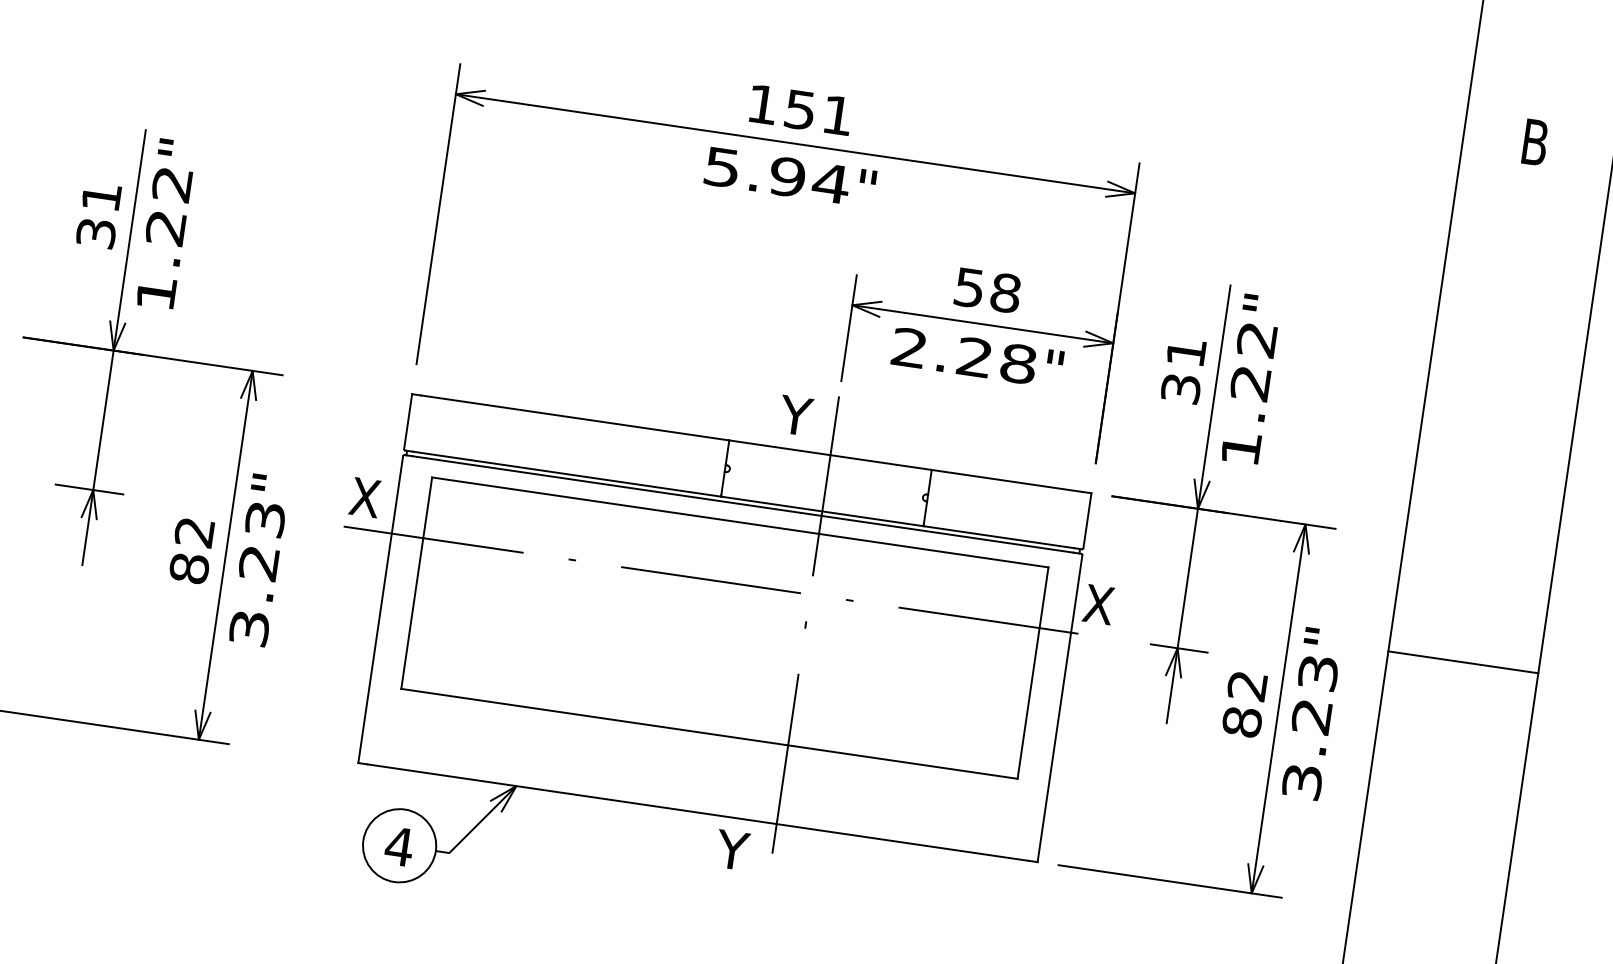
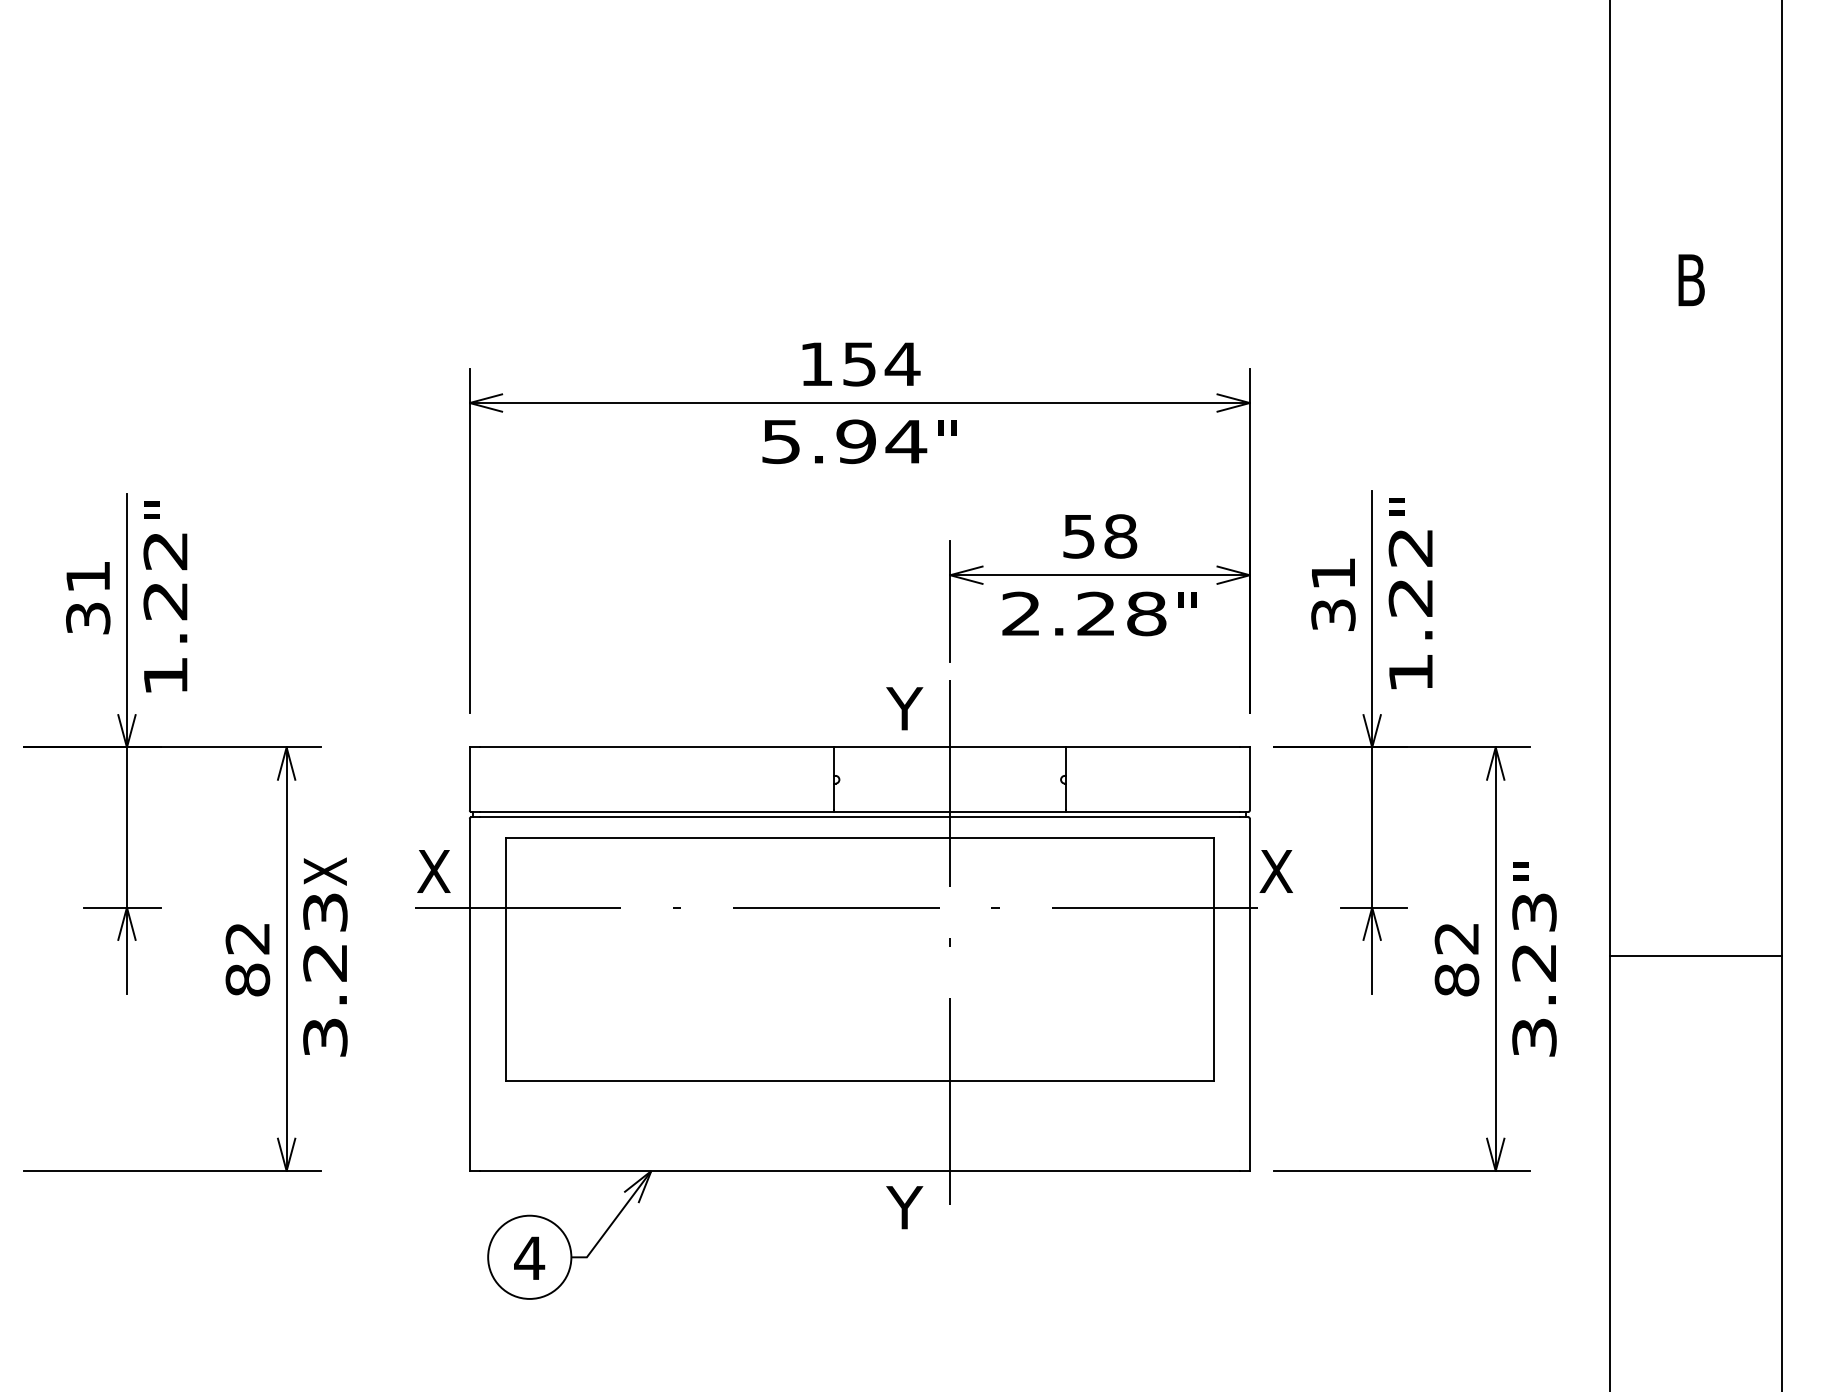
text: (837, 114) -> (902, 363), 151 -> 154
text: (269, 483) -> (324, 871), " -> X
line: (1463, 662) -> (1695, 955), moved

